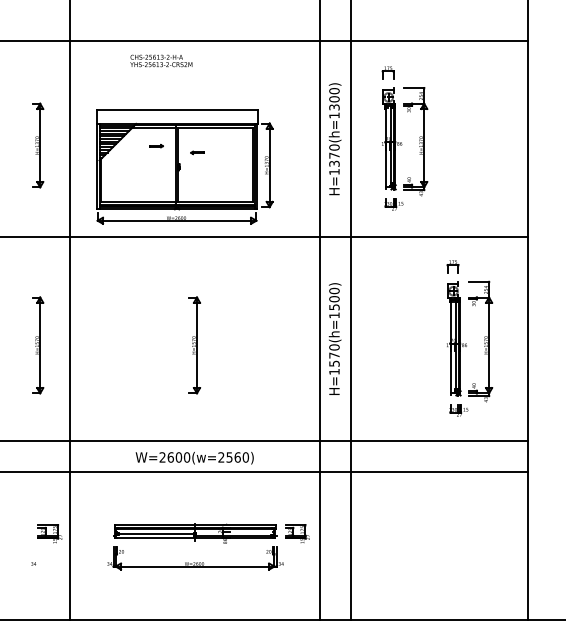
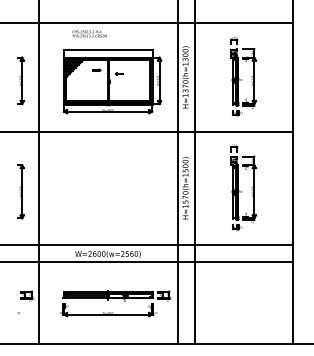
part: (404, 137) -> (243, 76), moved
part: (184, 166) -> (112, 81), moved
part: (469, 337) -> (243, 187), moved
part: (193, 344) -> (107, 191), removed

